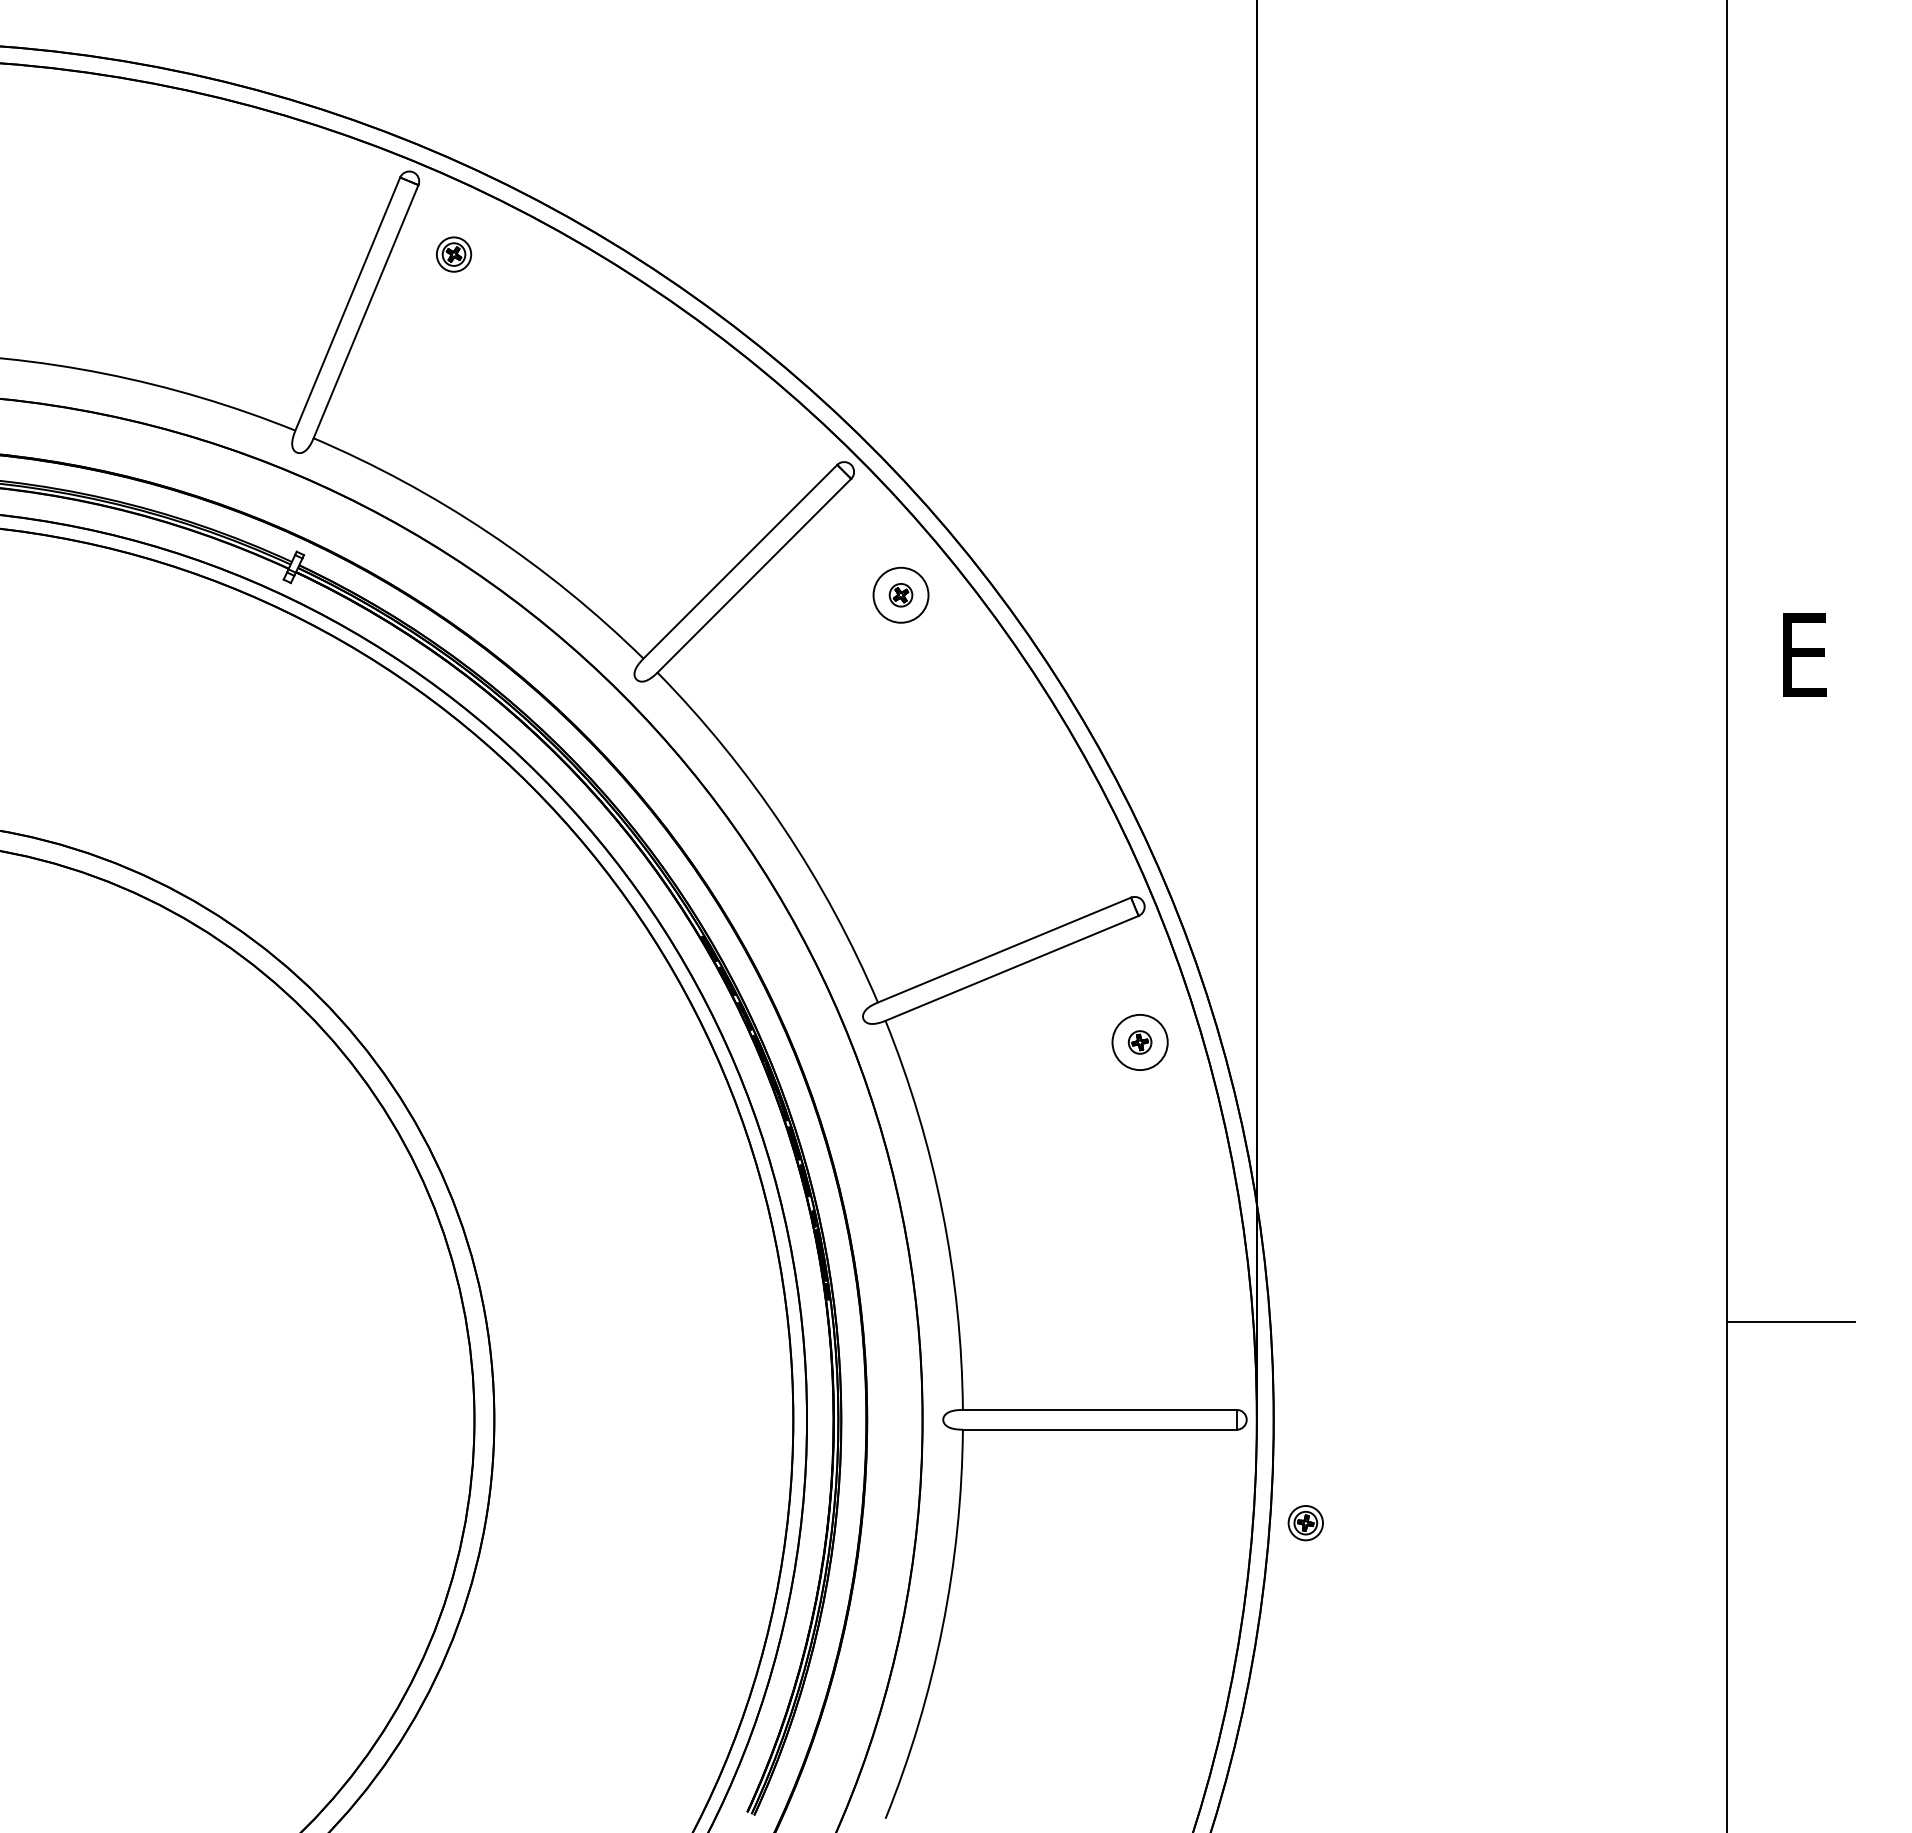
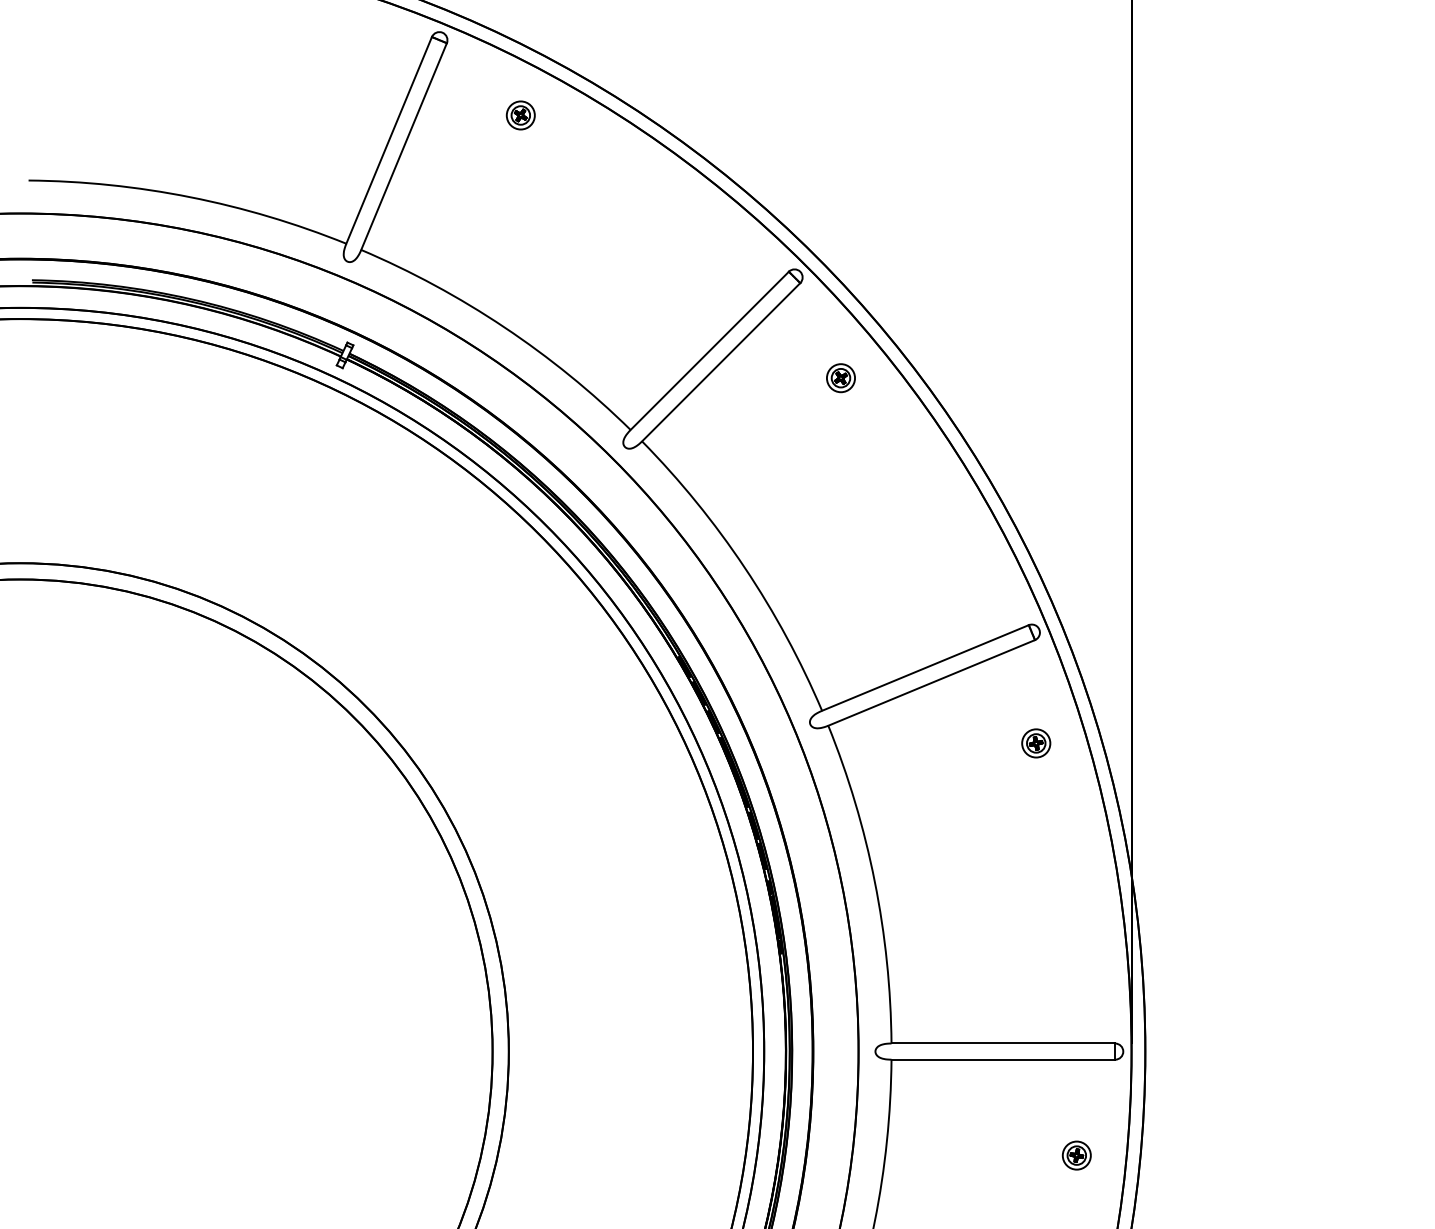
part: (454, 254) -> (521, 115), moved
circle: (900, 595) -> (840, 378), size x0.62
circle: (1139, 1042) -> (1035, 743), size x0.62
part: (1305, 1523) -> (1076, 1155), moved

